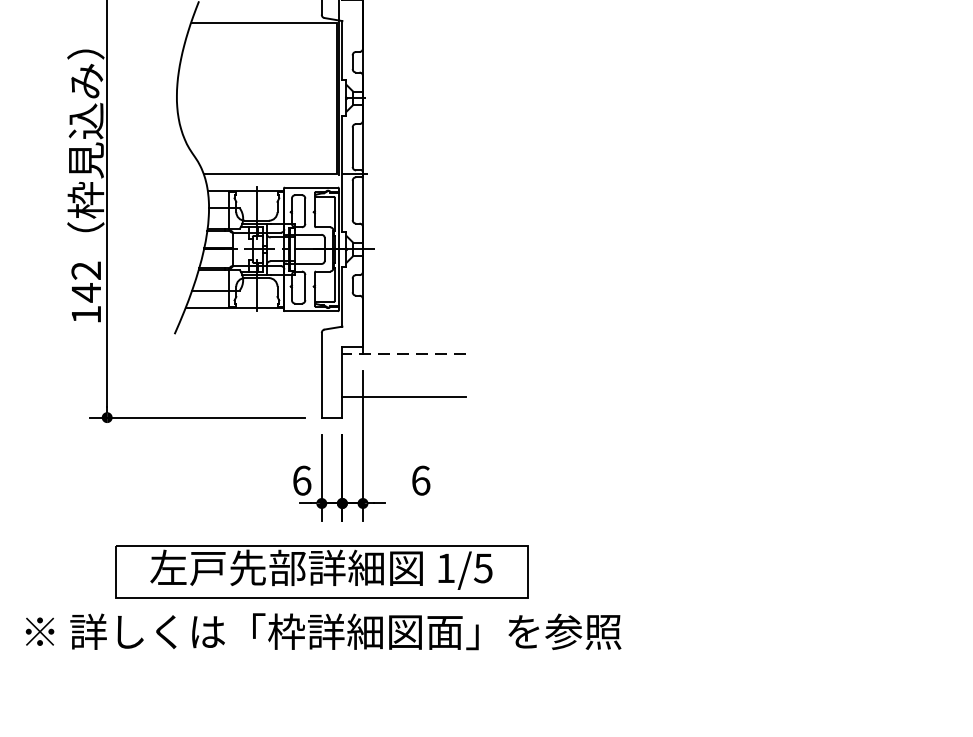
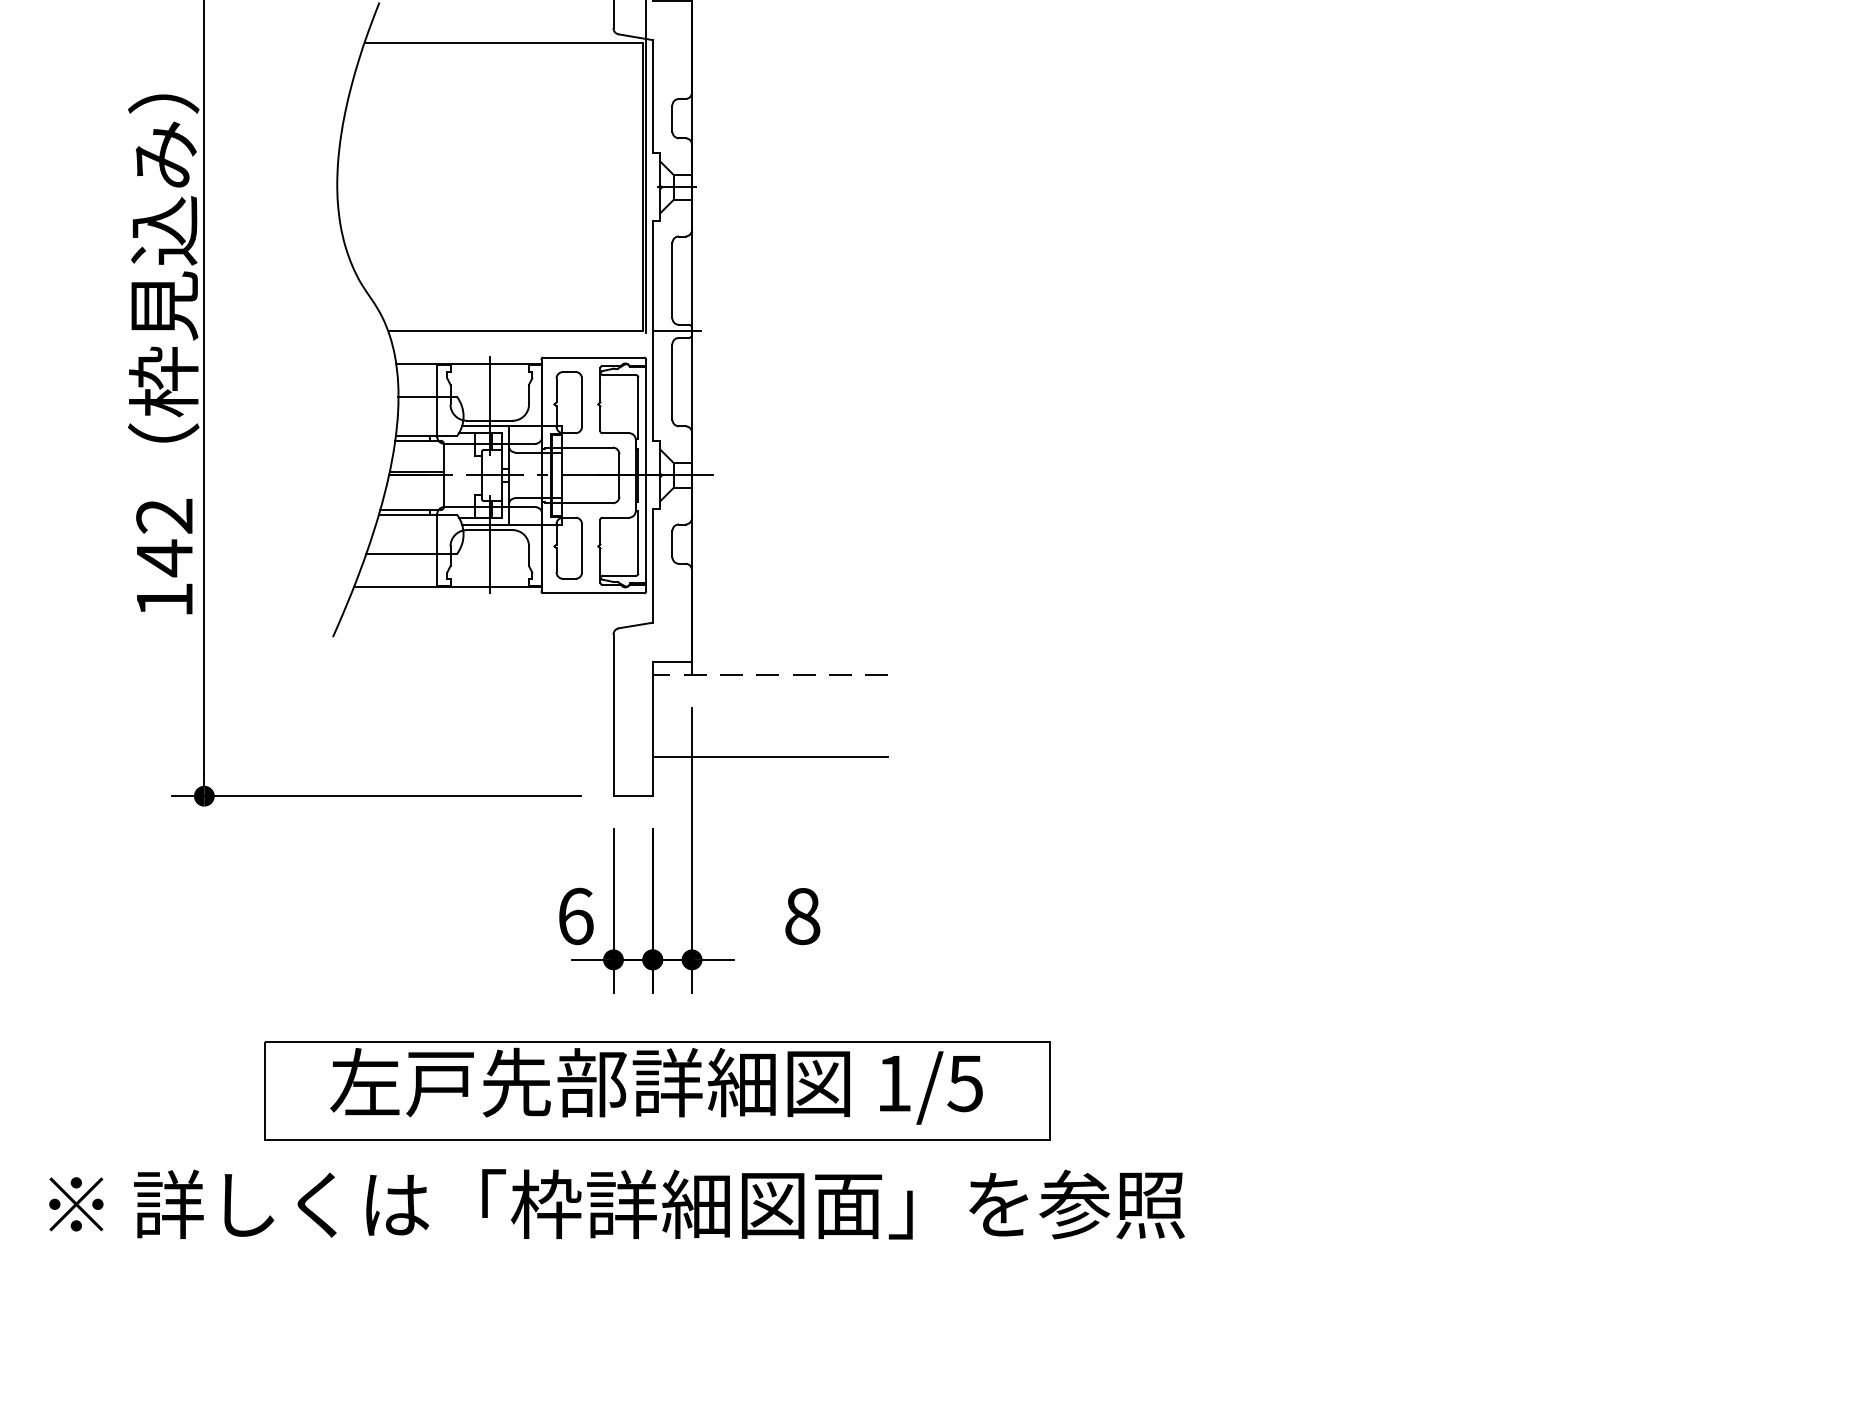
text: (421, 480) -> (803, 916), 6 -> 8
part: (321, 571) -> (656, 1089), moved

